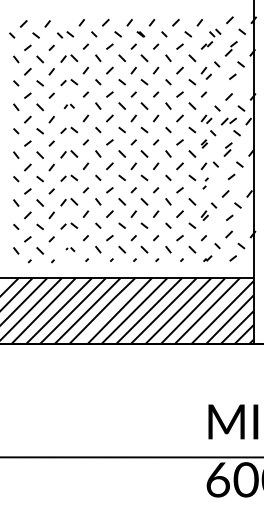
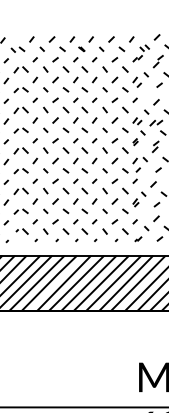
part: (69, 106) -> (21, 110), size x1.67
part: (205, 183) -> (136, 175), size x1.67
part: (70, 249) -> (22, 231), size x1.67

